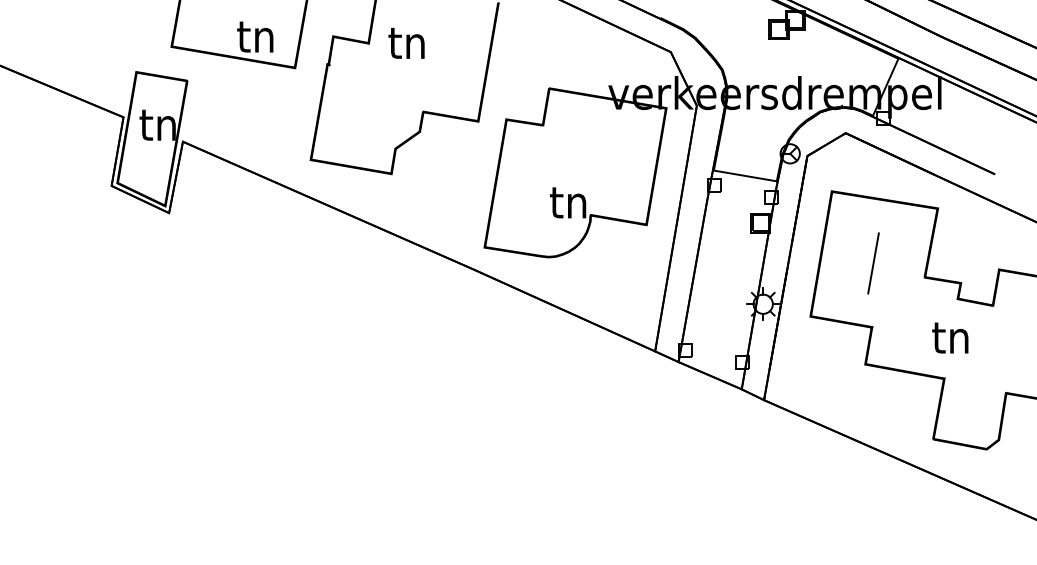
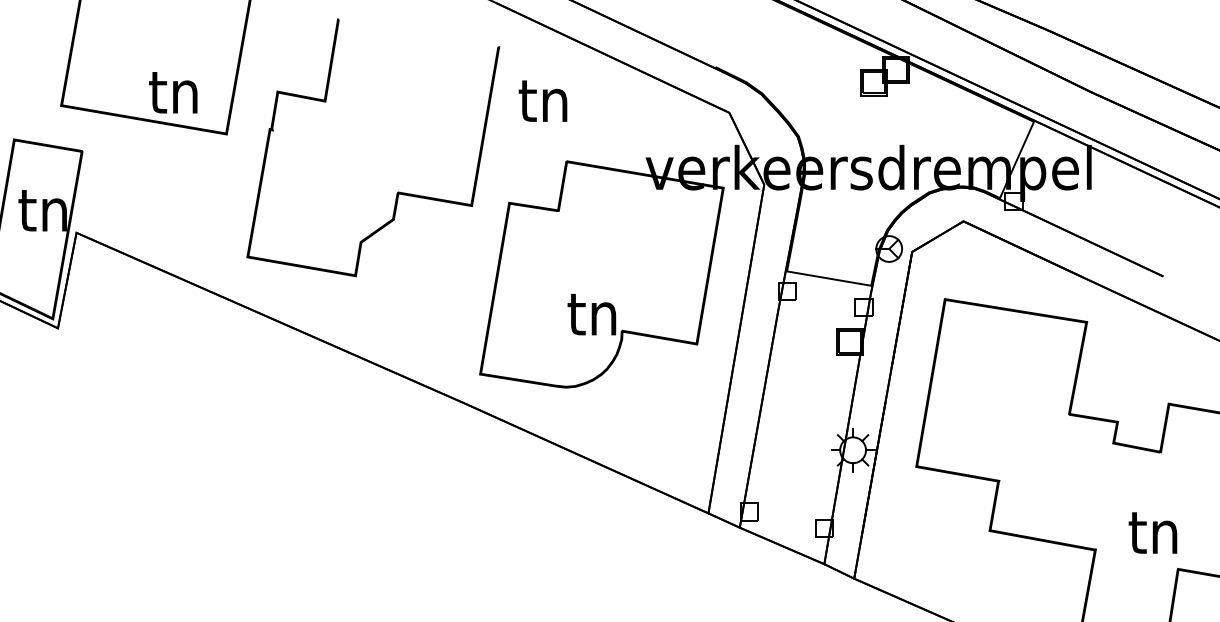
text: (406, 43) -> (542, 101), moved
line: (873, 263) -> (1000, 395), removed
text: (950, 337) -> (1153, 532), moved

